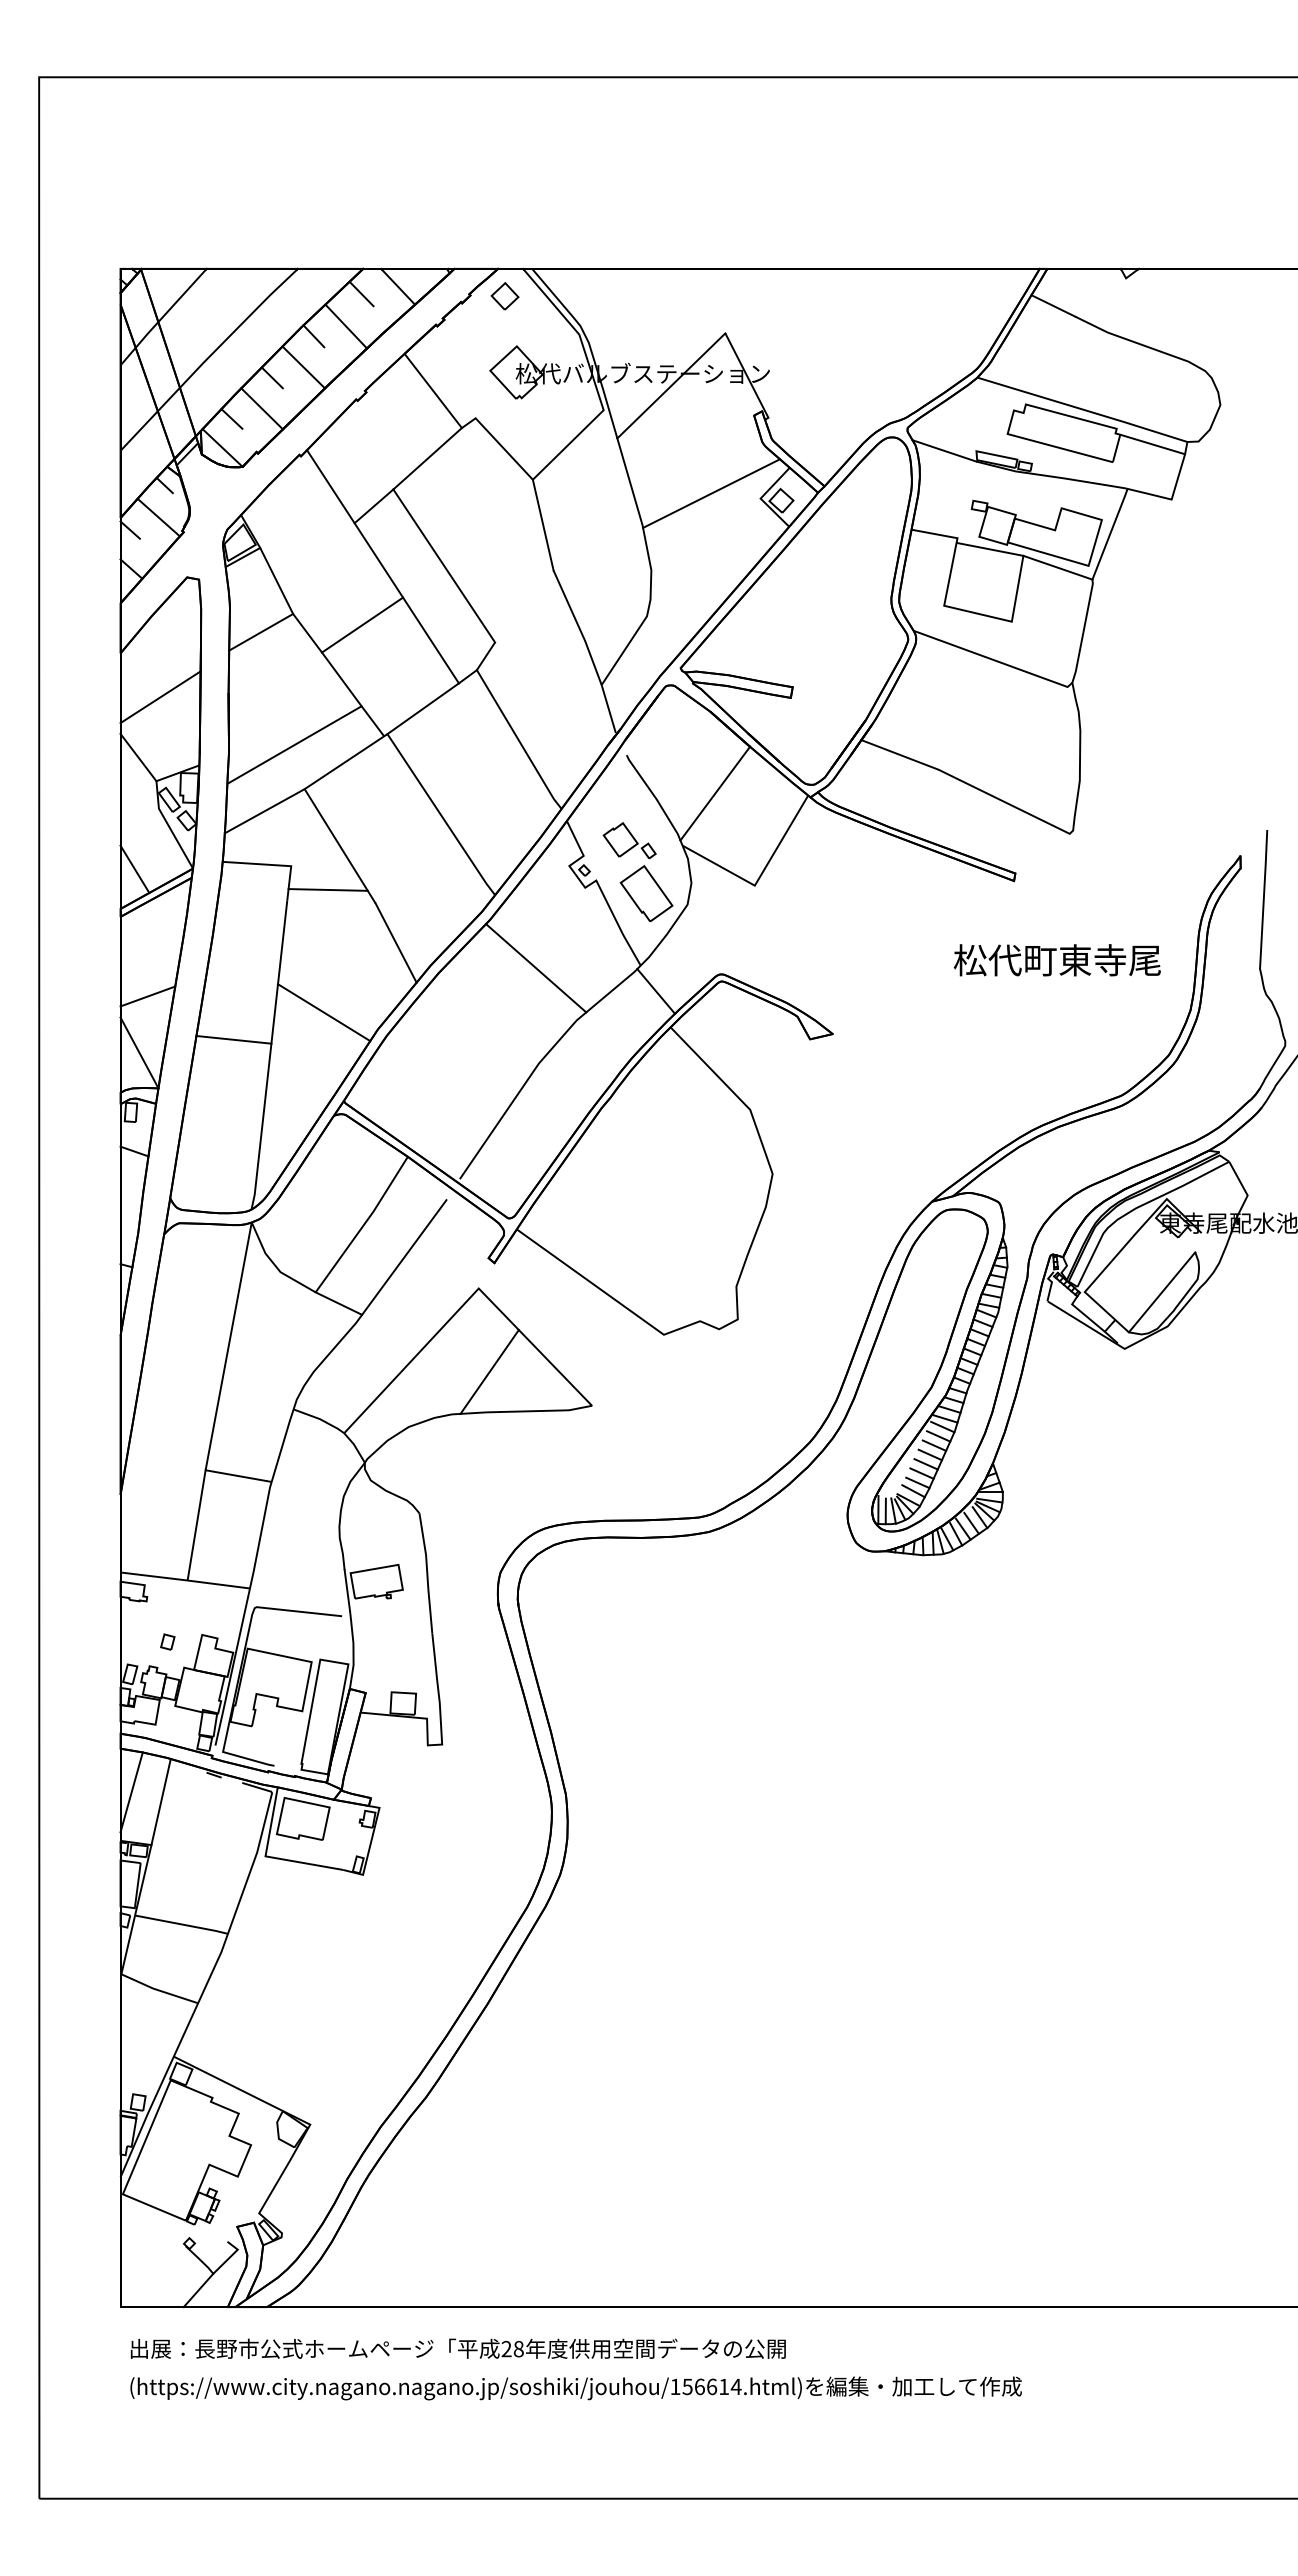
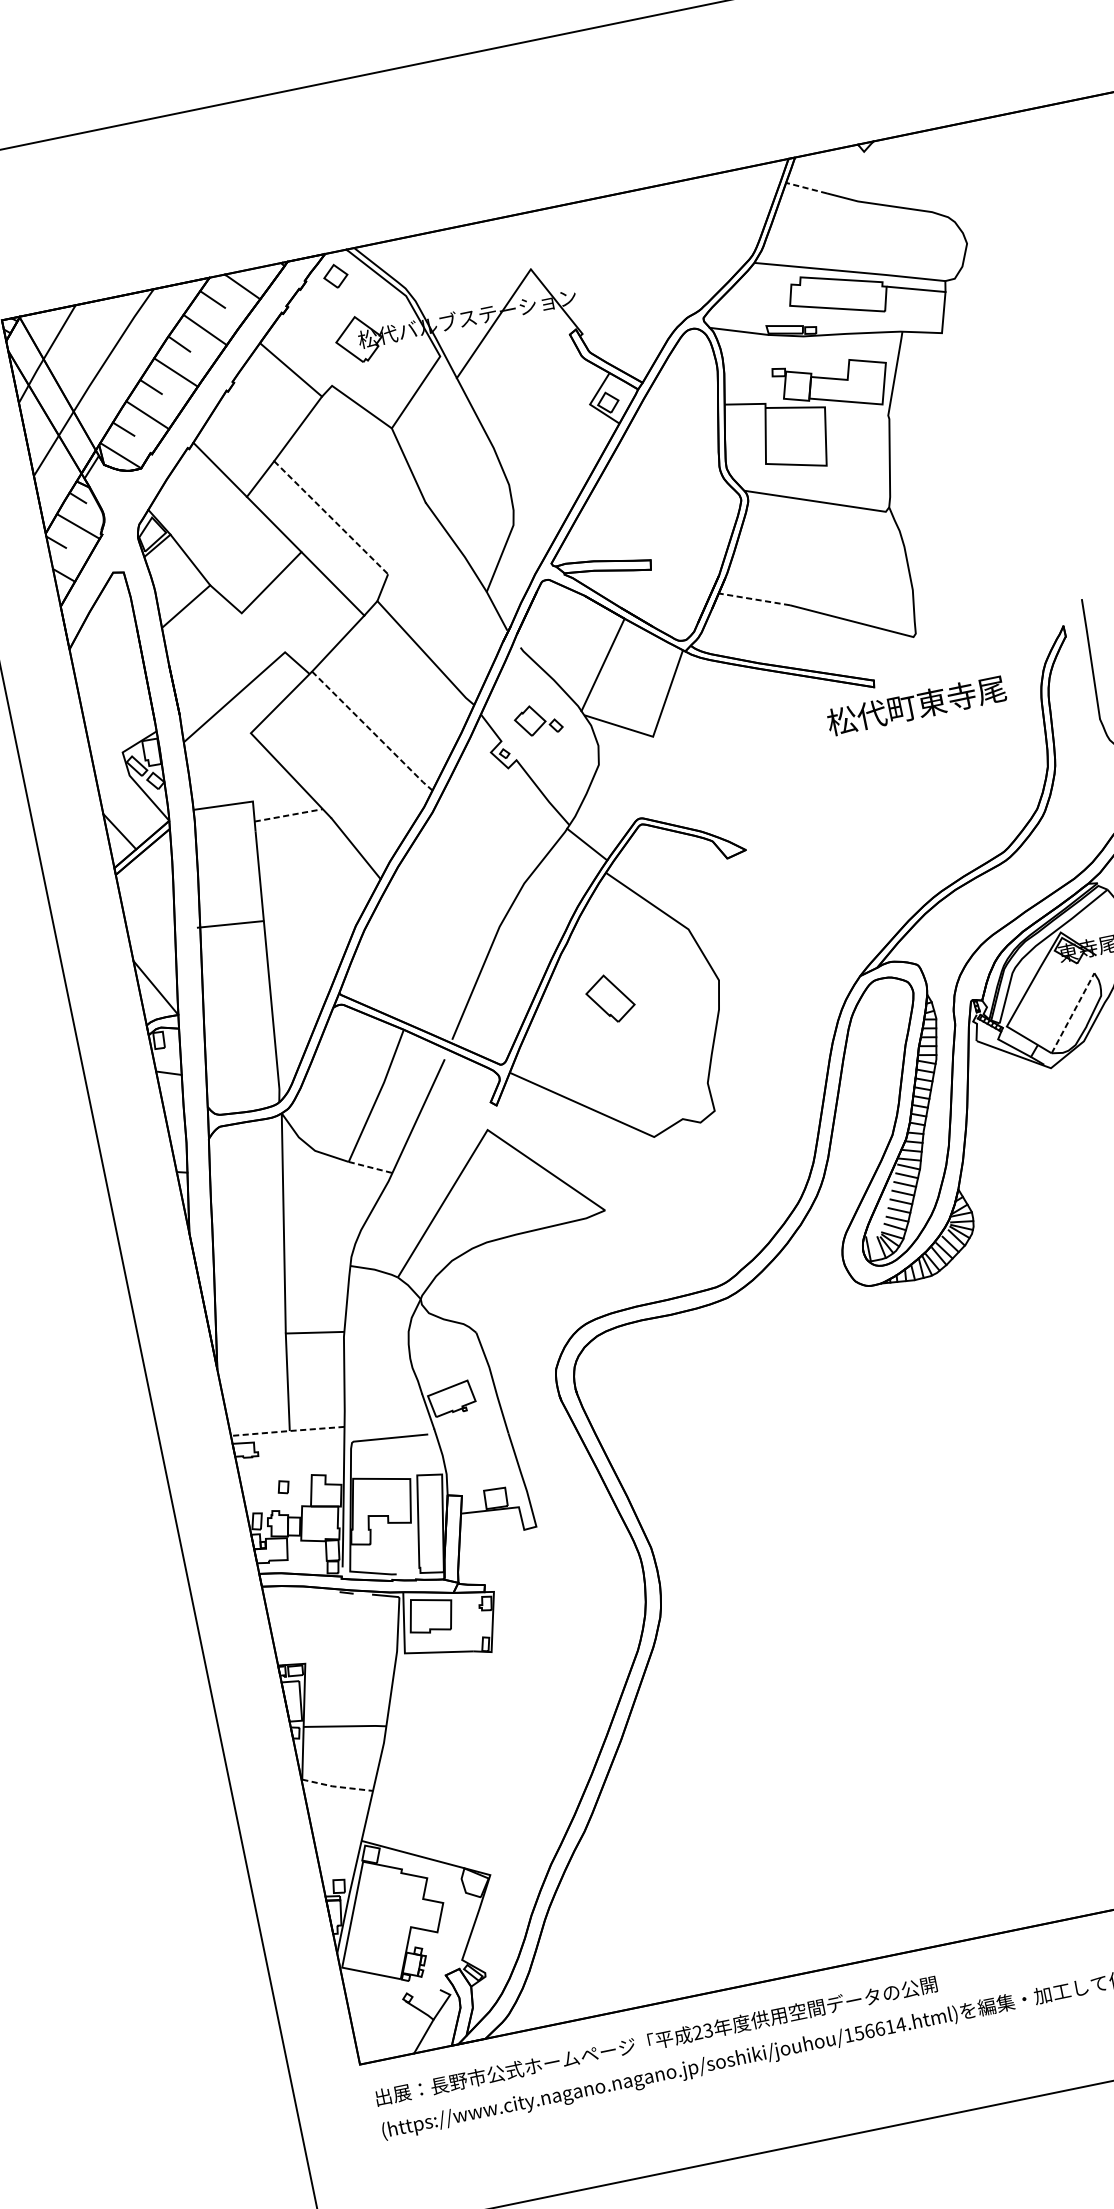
line: (1052, 305) -> (805, 187), solid -> dashed
line: (711, 493) -> (547, 408), removed
line: (444, 565) -> (331, 517), solid -> dashed
line: (1057, 567) -> (856, 411), removed
line: (341, 679) -> (263, 632), removed
line: (160, 697) -> (111, 680), removed
line: (899, 754) -> (753, 599), solid -> dashed
line: (138, 757) -> (103, 735), removed
line: (264, 811) -> (220, 759), removed
line: (441, 815) -> (372, 731), solid -> dashed
line: (328, 889) -> (288, 814), solid -> dashed
part: (646, 893) -> (610, 998), moved
text: (1056, 960) -> (915, 705), moved
line: (536, 968) -> (480, 846), removed
line: (147, 996) -> (152, 938), removed
line: (324, 1012) -> (307, 920), removed
line: (233, 1039) -> (230, 924), moved
line: (1162, 1292) -> (1073, 1013), solid -> dashed
line: (338, 1303) -> (370, 1167), solid -> dashed
line: (489, 1371) -> (511, 1199), removed
line: (885, 1511) -> (874, 1249), removed
line: (185, 1580) -> (287, 1431), solid -> dashed
line: (131, 1792) -> (278, 1622), removed
line: (160, 1801) -> (305, 1624), removed
line: (158, 1990) -> (336, 1786), solid -> dashed
text: (518, 2349) -> (708, 2030), 28 -> 23

